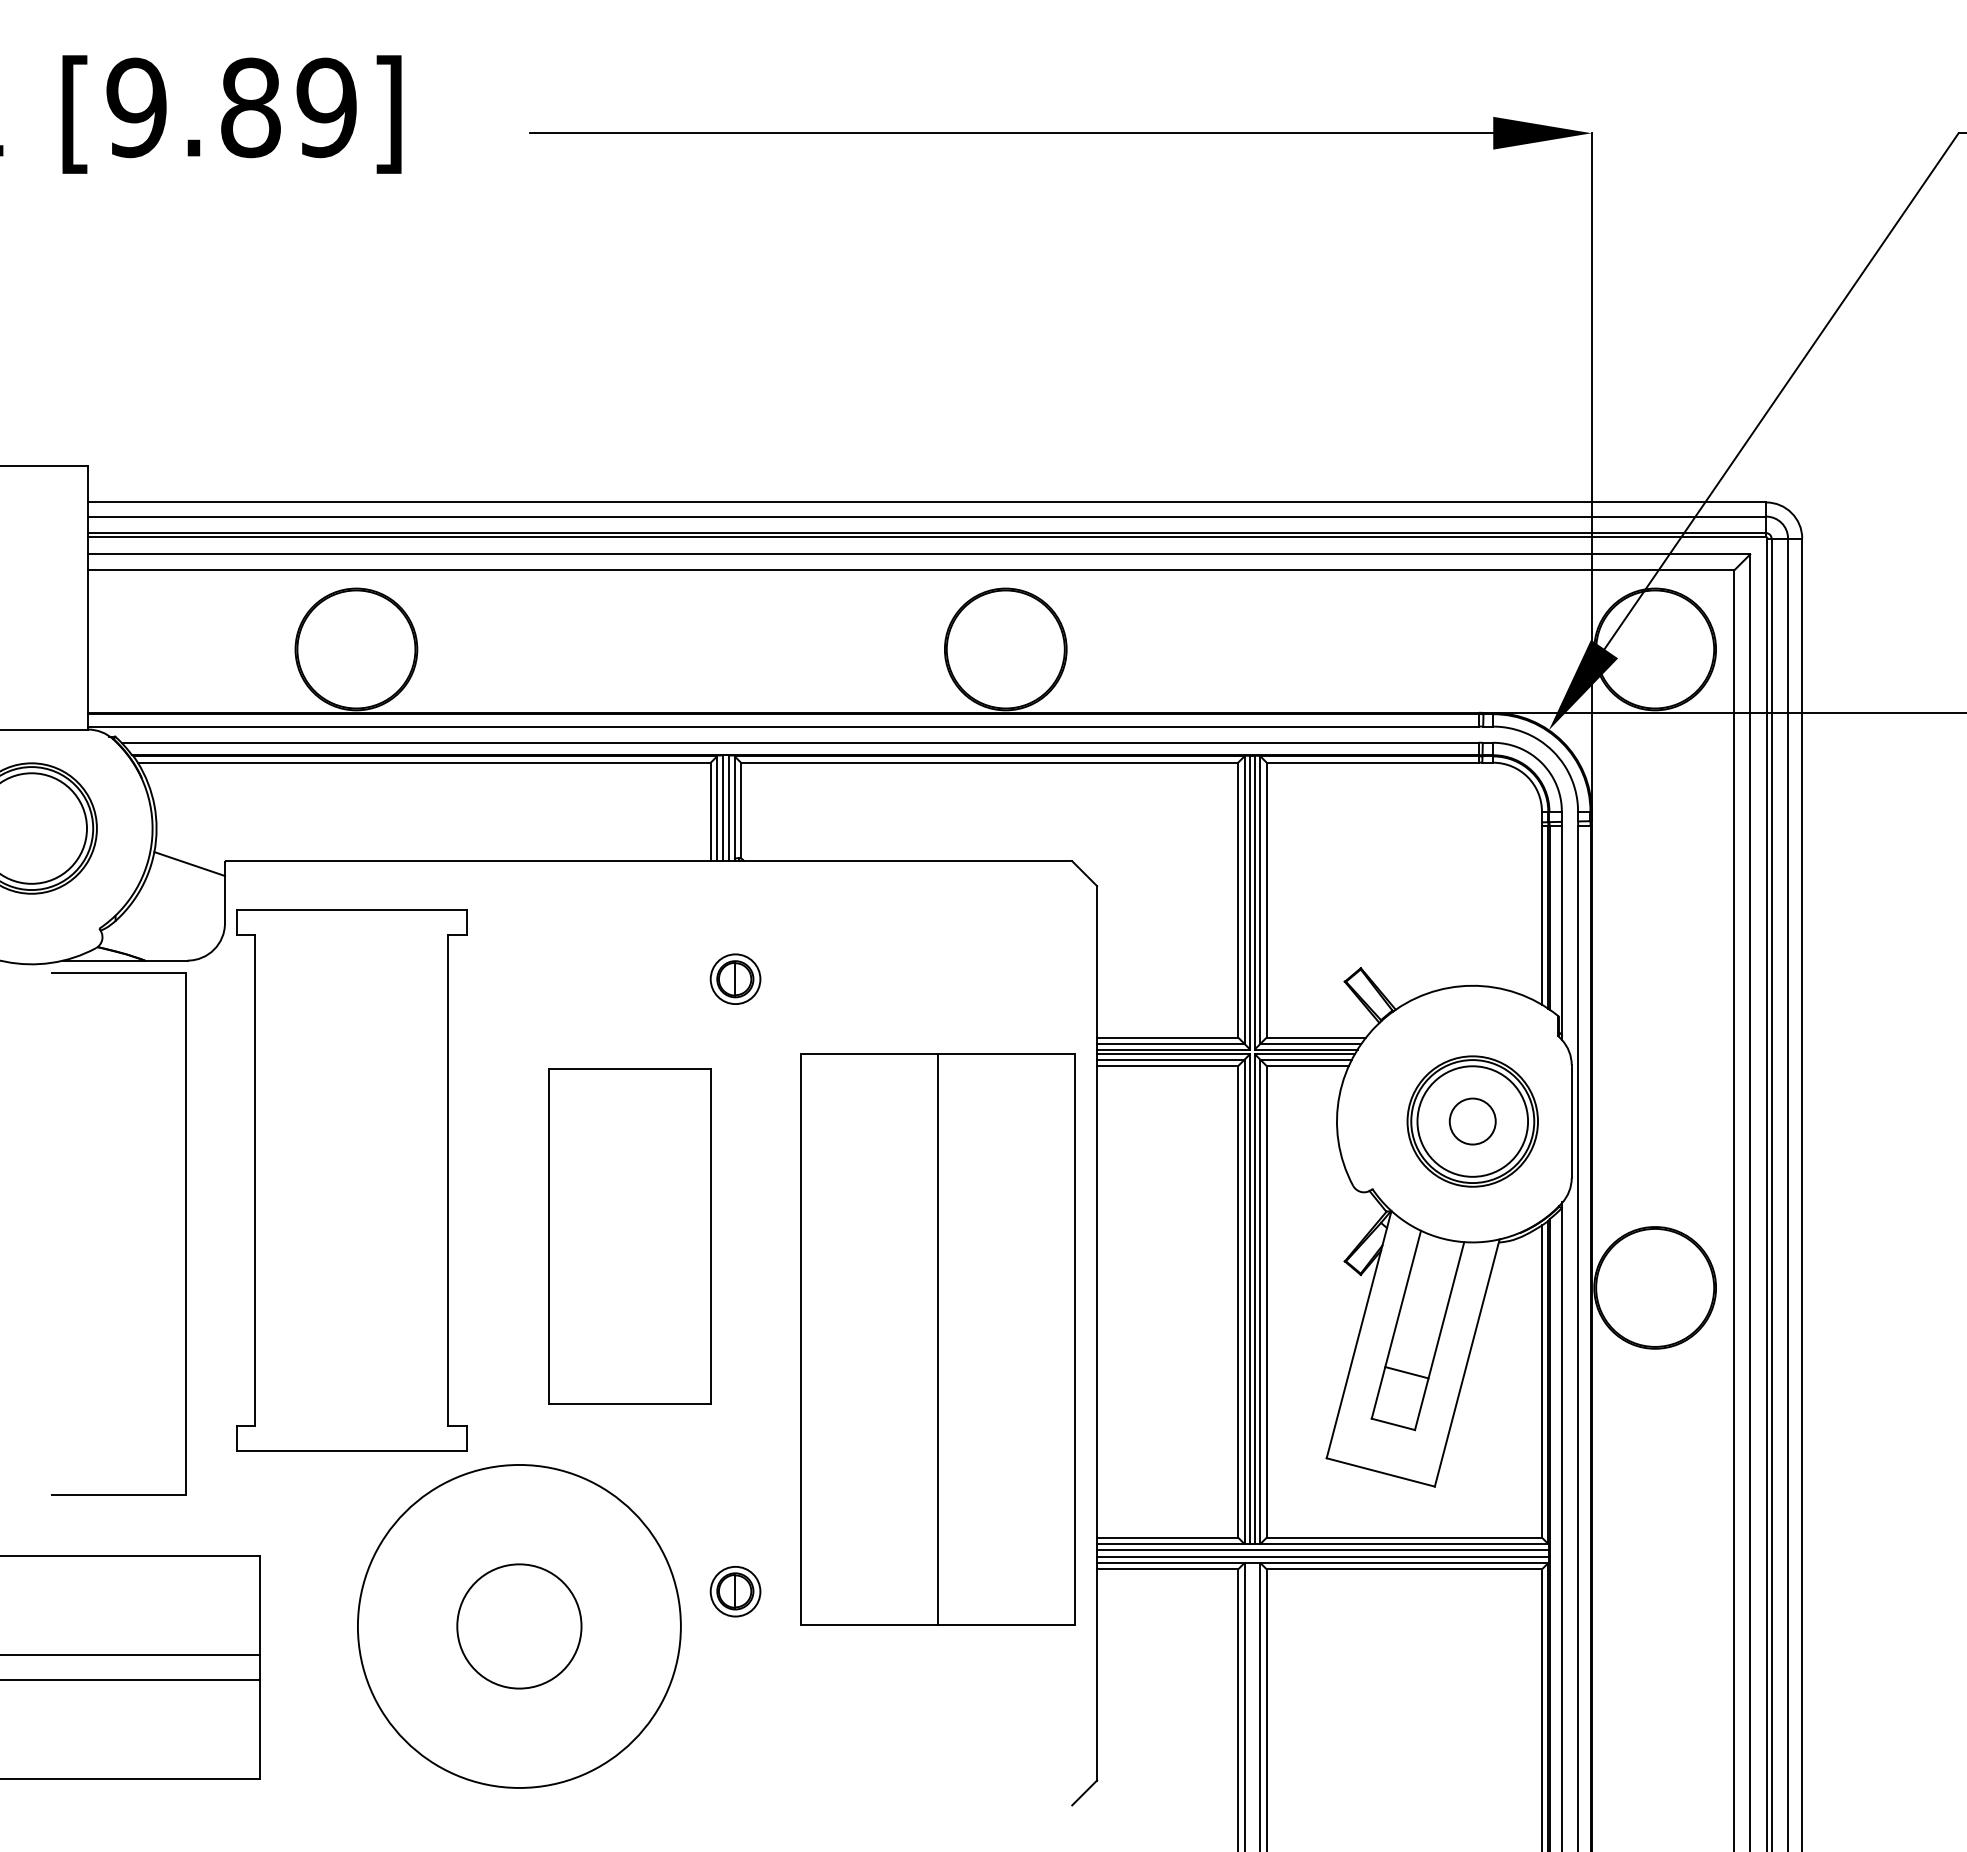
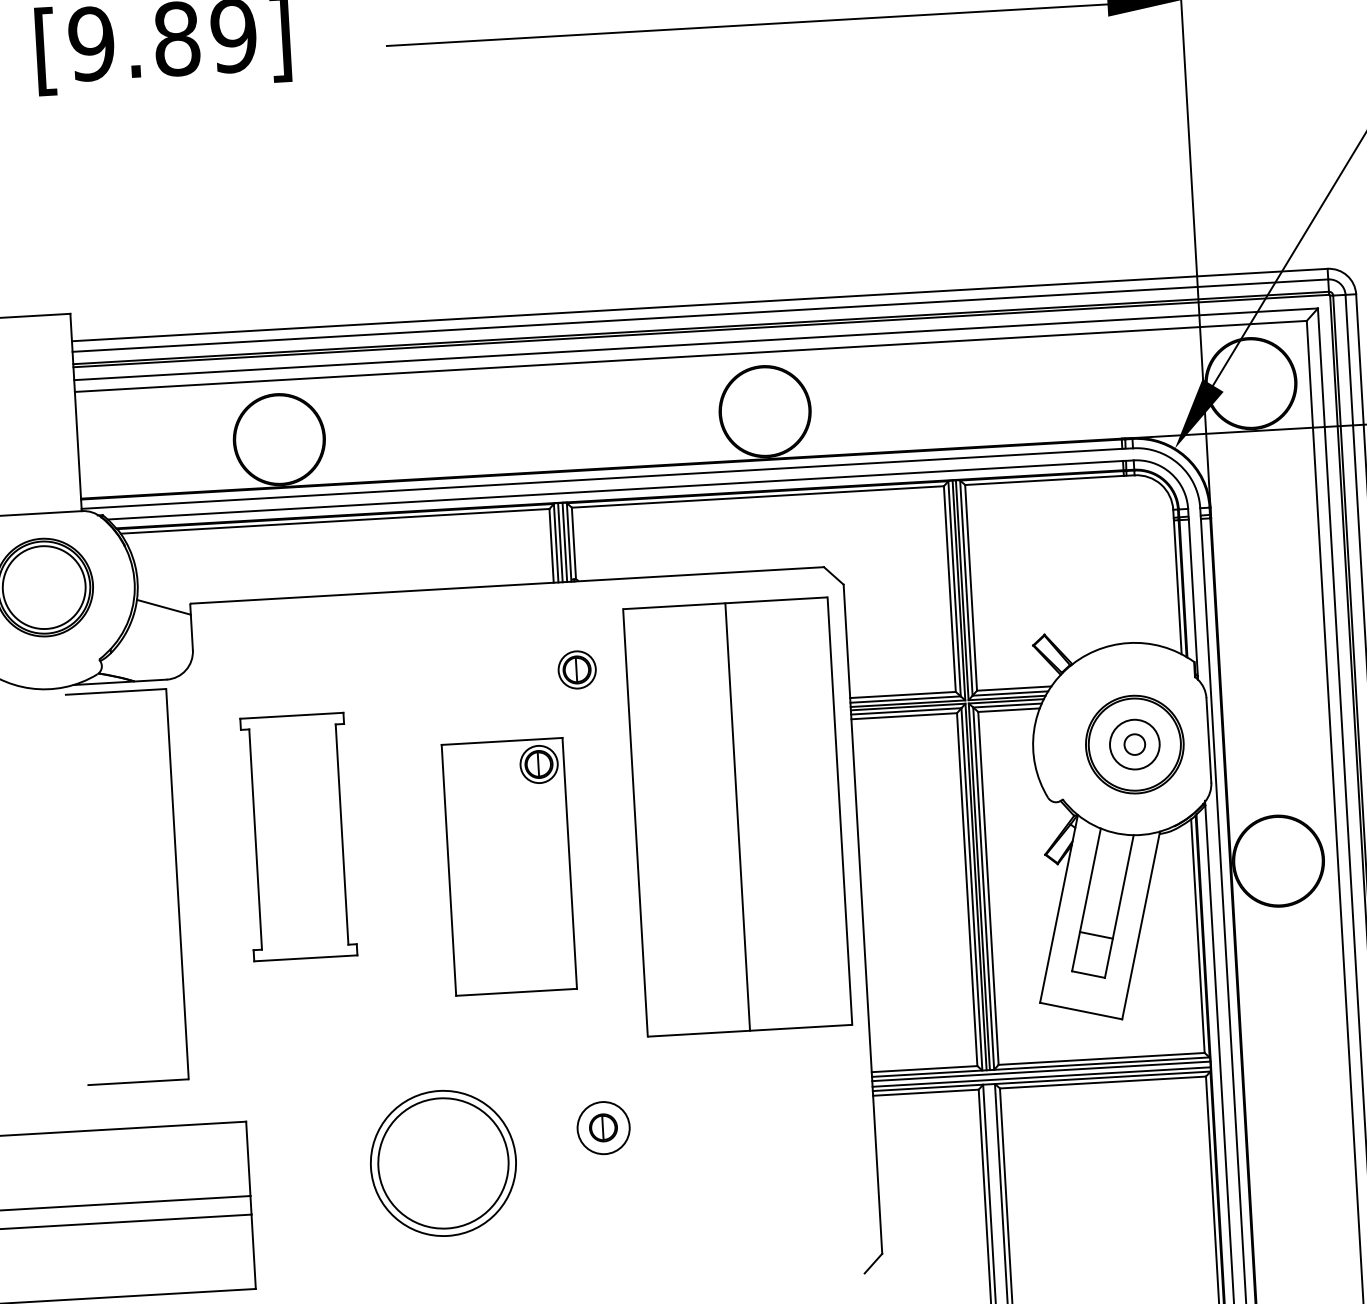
part: (677, 1101) -> (539, 763), added
circle: (1472, 1121) -> (1134, 744), size x0.6
circle: (1472, 1121) -> (1134, 744), size x0.6
part: (351, 1180) -> (298, 837), size x0.6
part: (937, 1339) -> (737, 817), moved
circle: (735, 1591) -> (603, 1127), size x1.4
circle: (518, 1625) -> (442, 1162), size x0.6
circle: (519, 1626) -> (443, 1163), size x1.4

